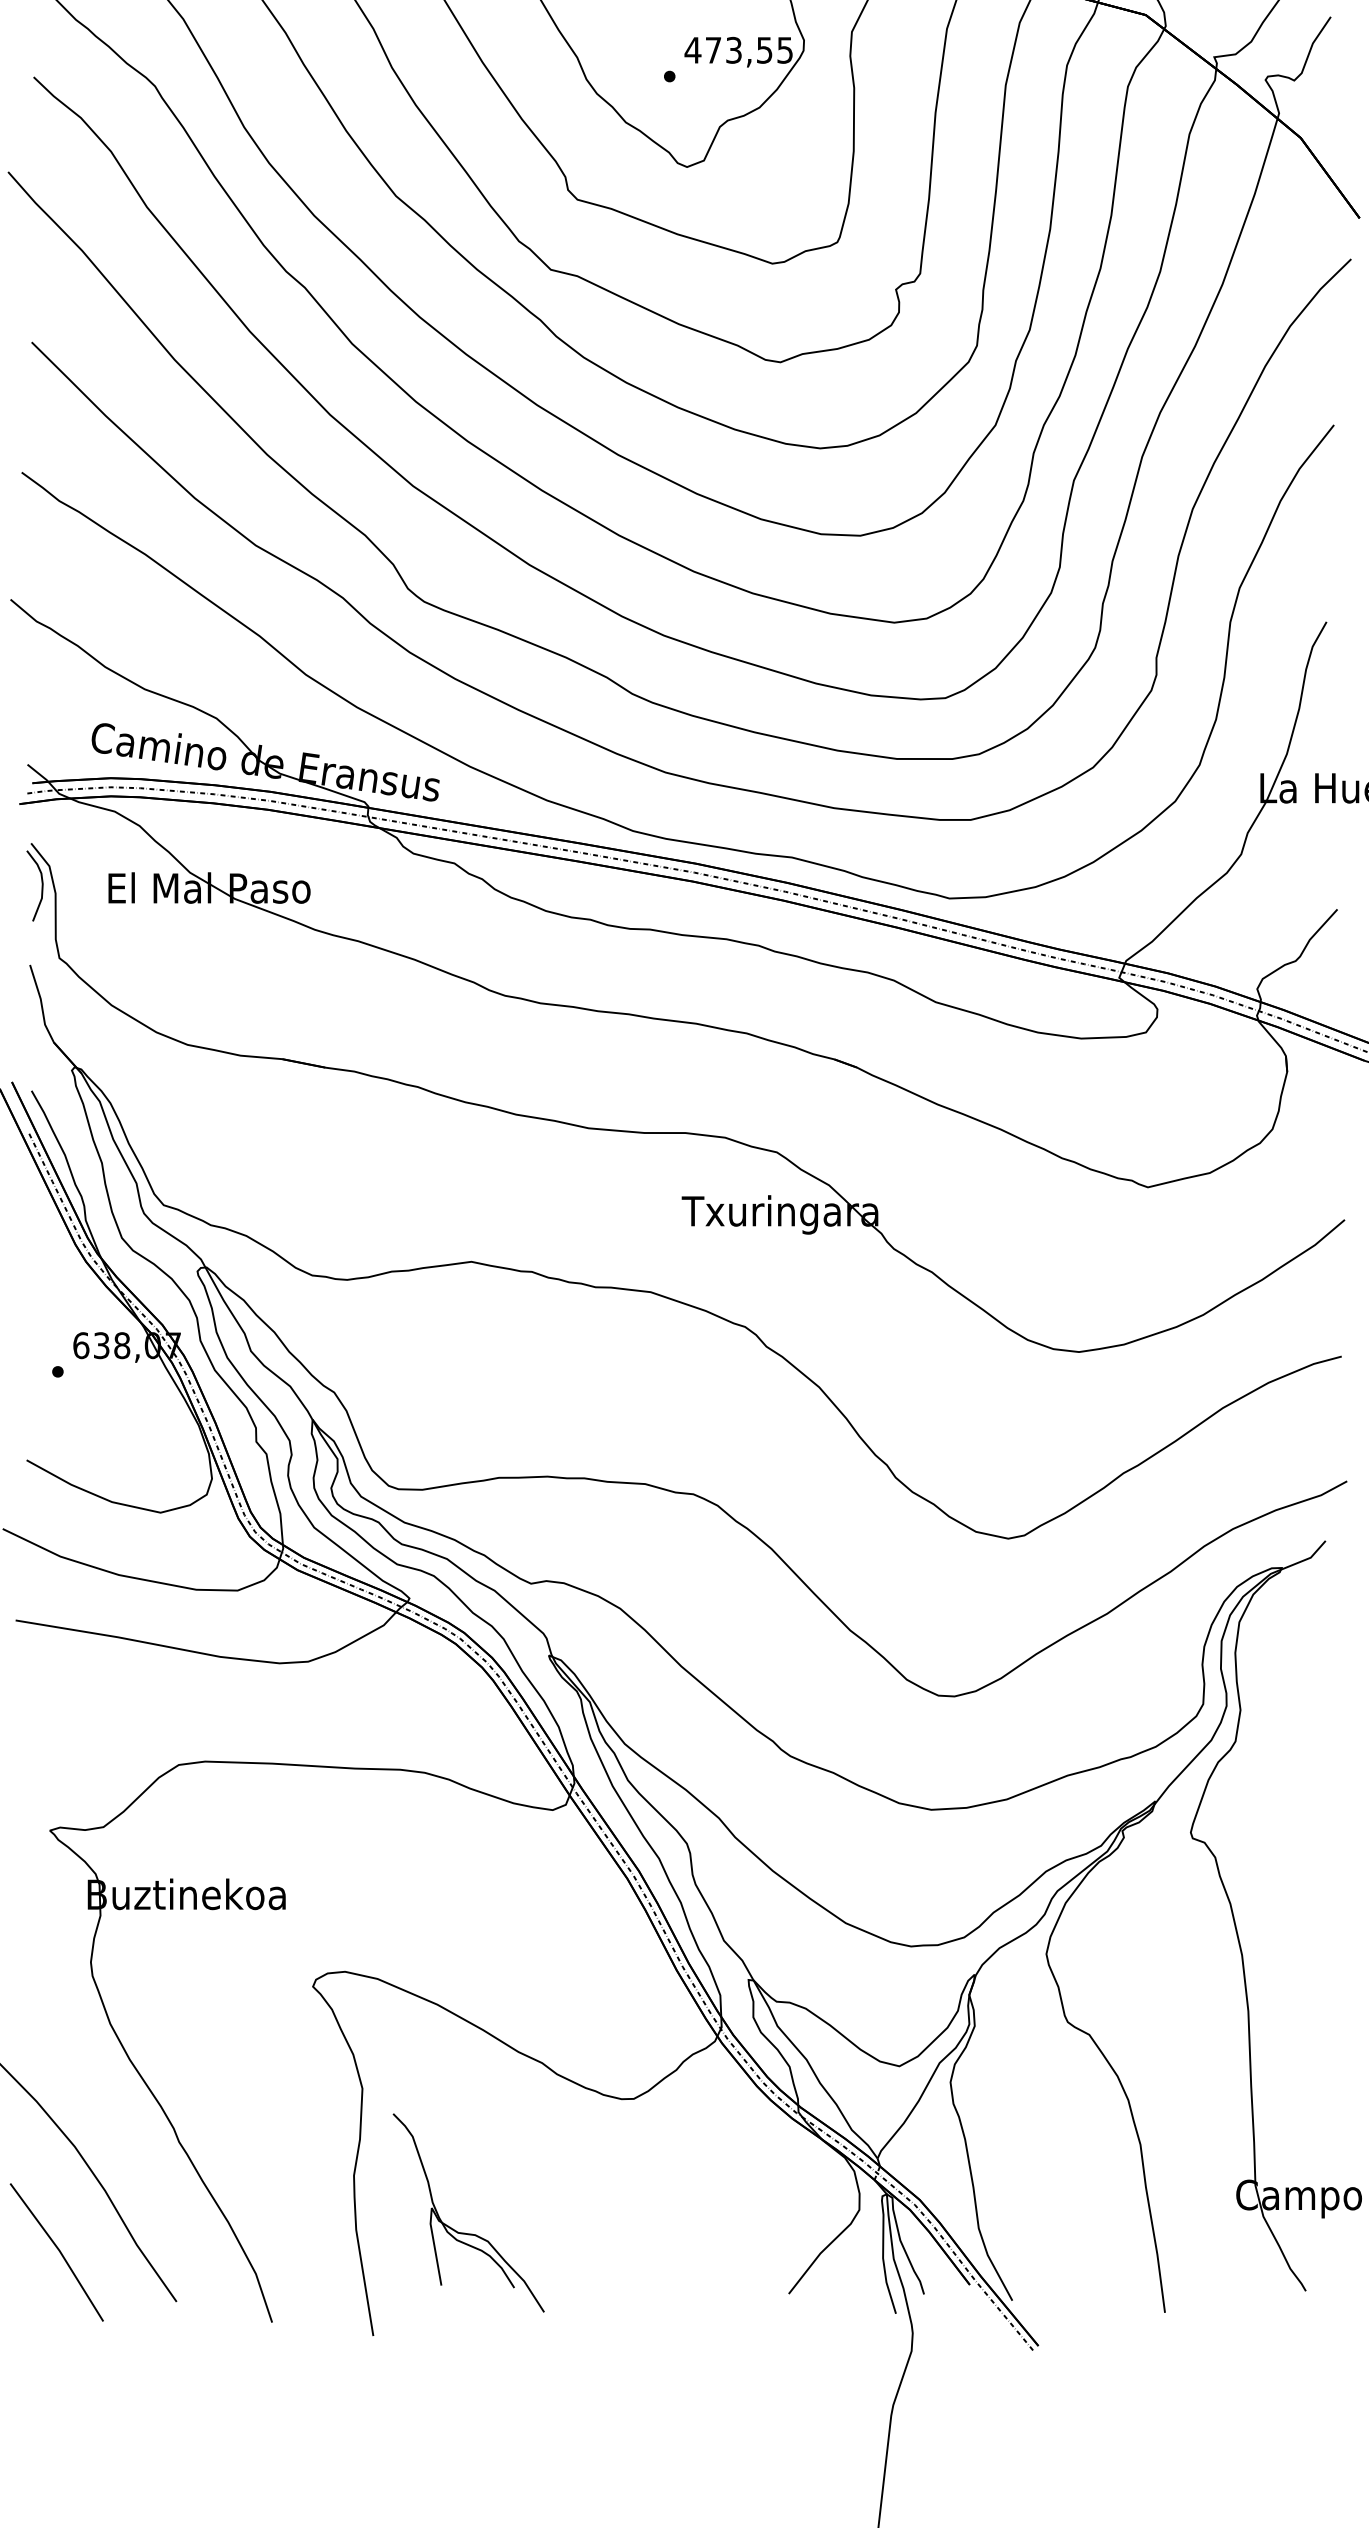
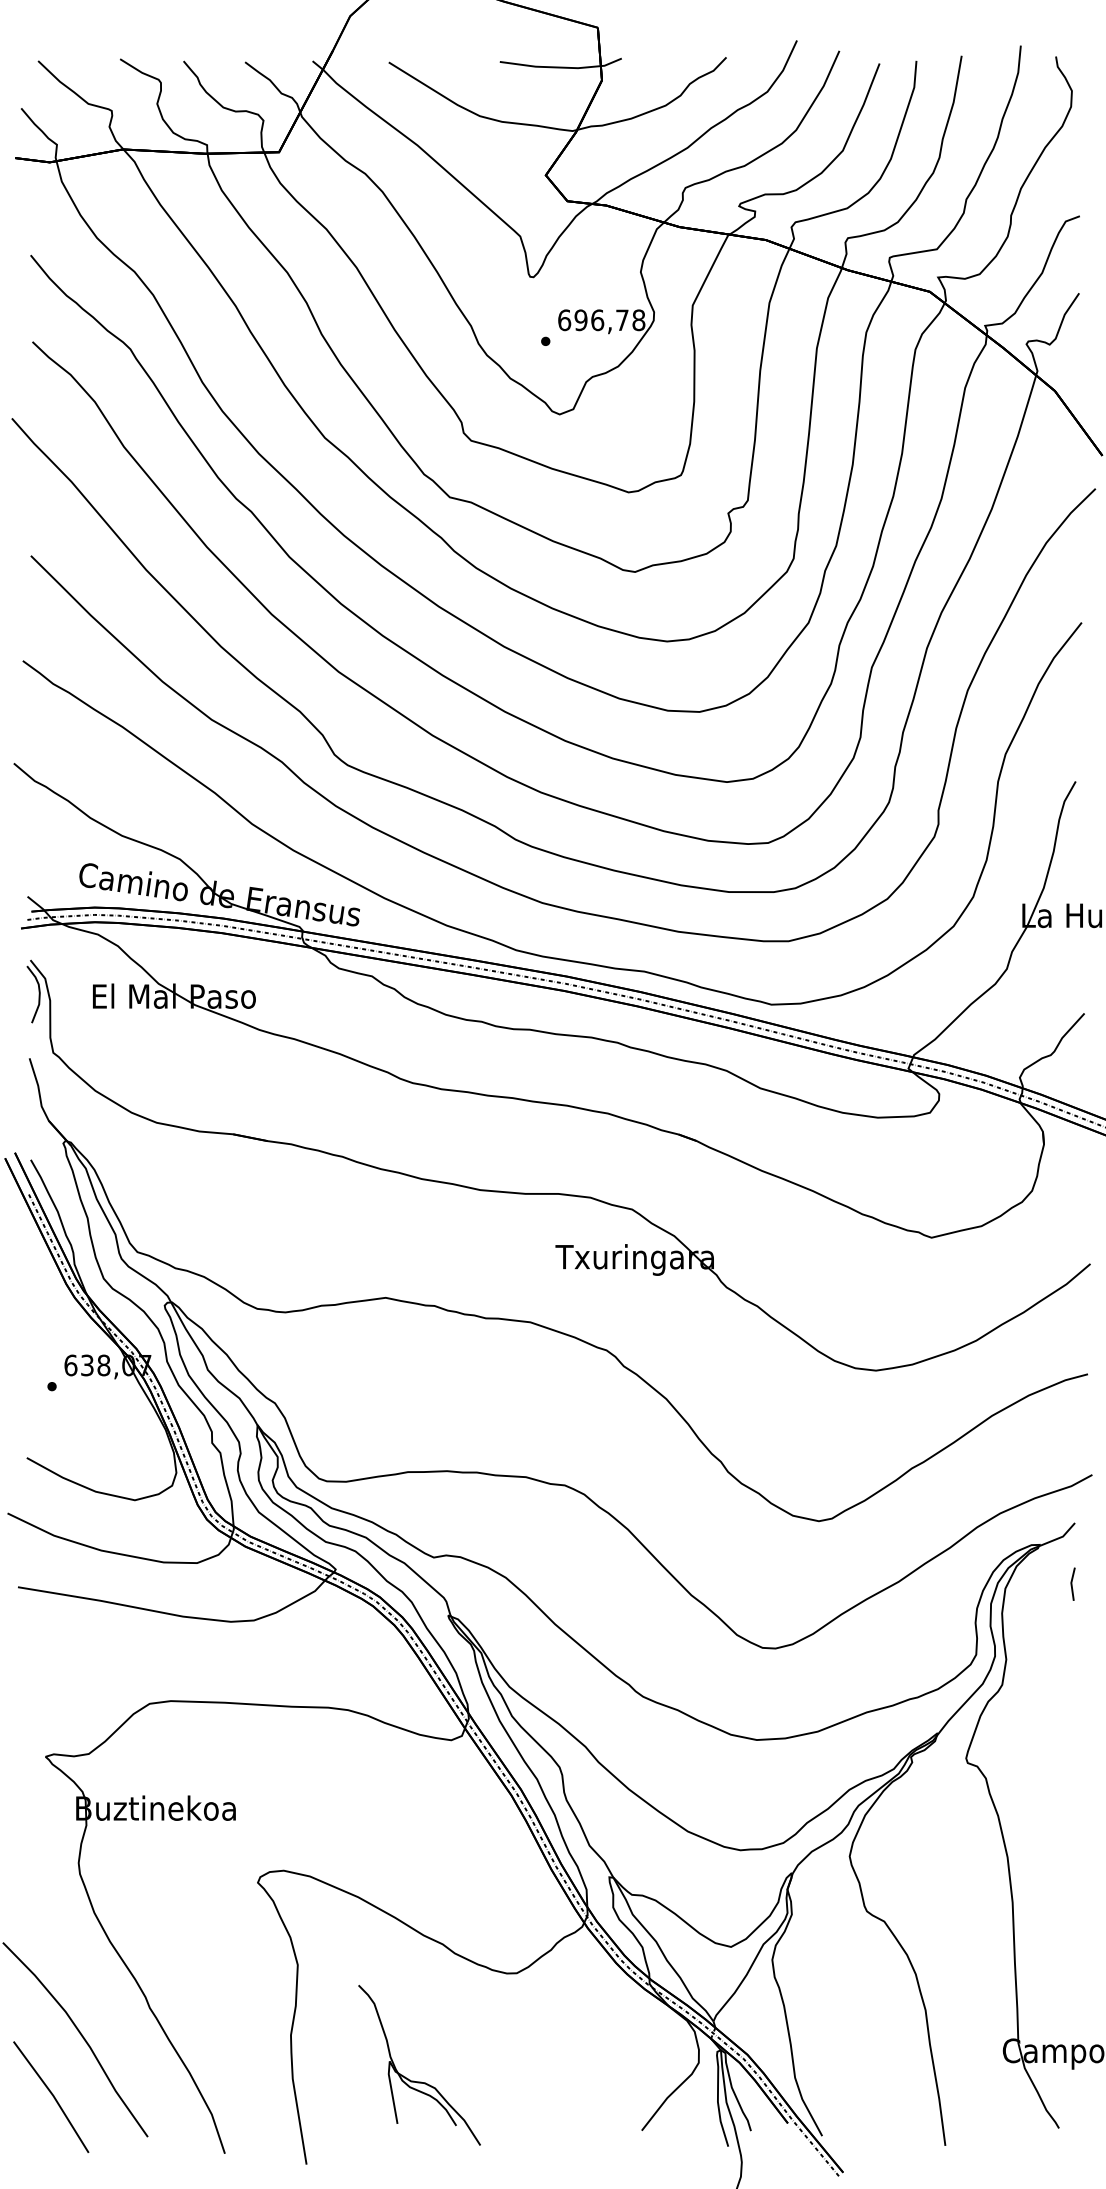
text: (738, 50) -> (601, 320), 473,55 -> 696,78
line: (1322, 1615) -> (1072, 1583), added
part: (462, 2231) -> (414, 2080), moved

